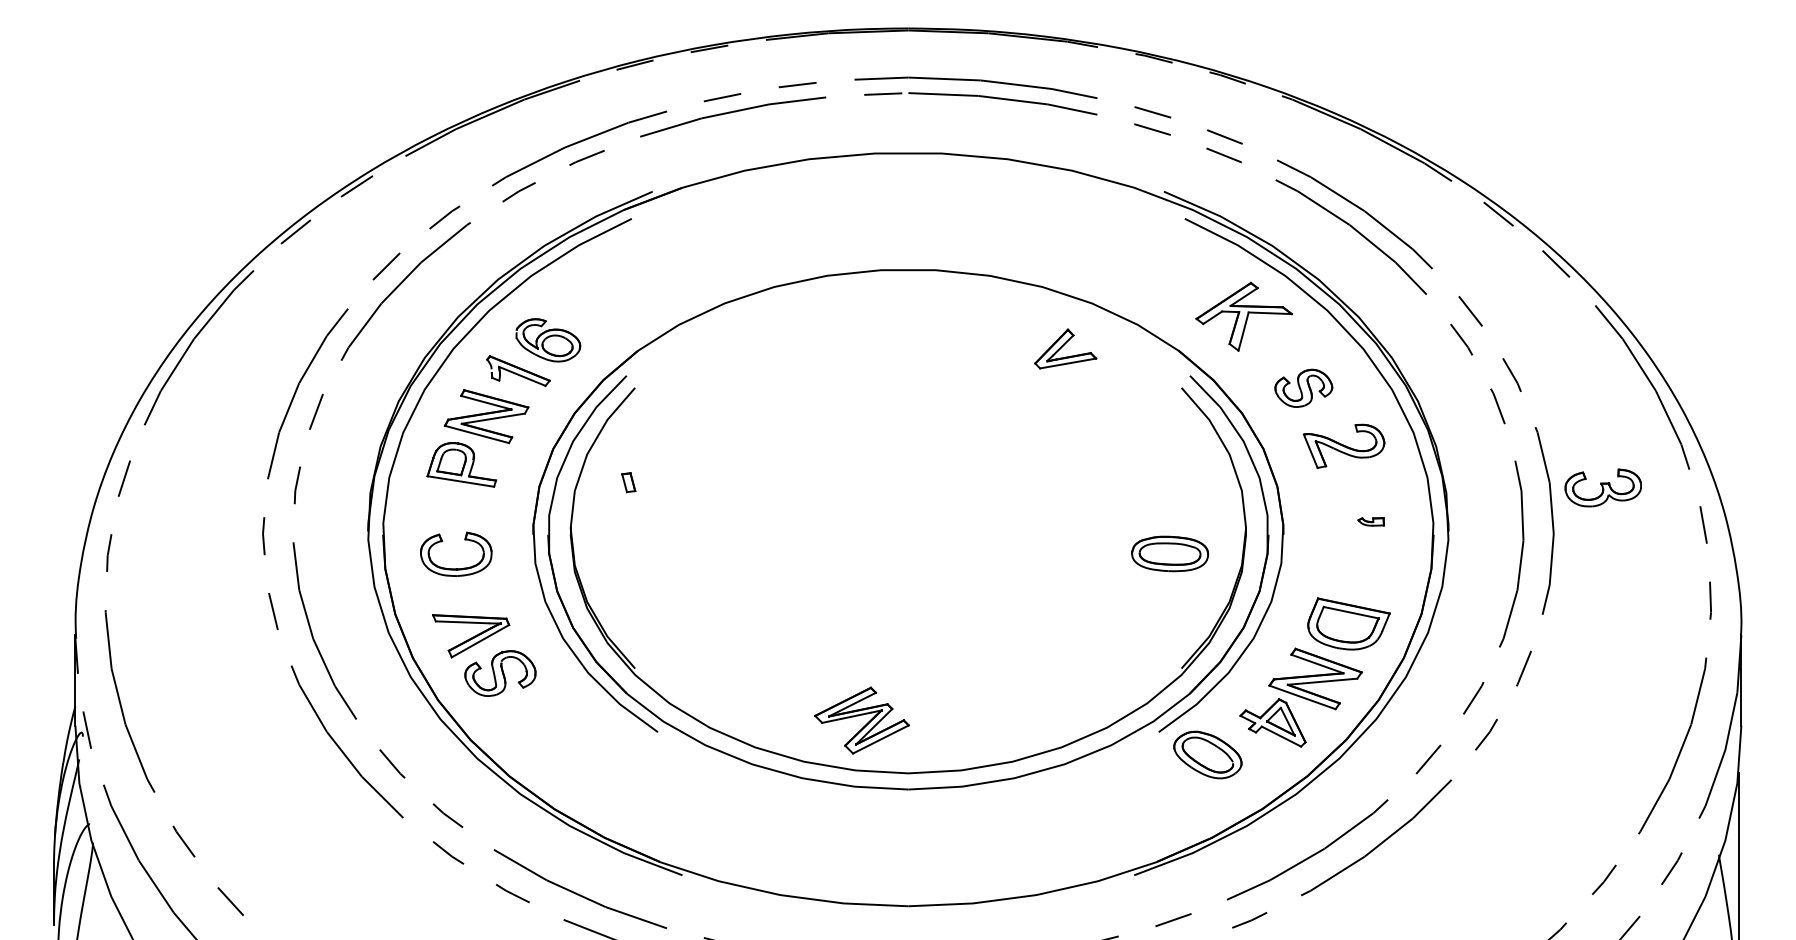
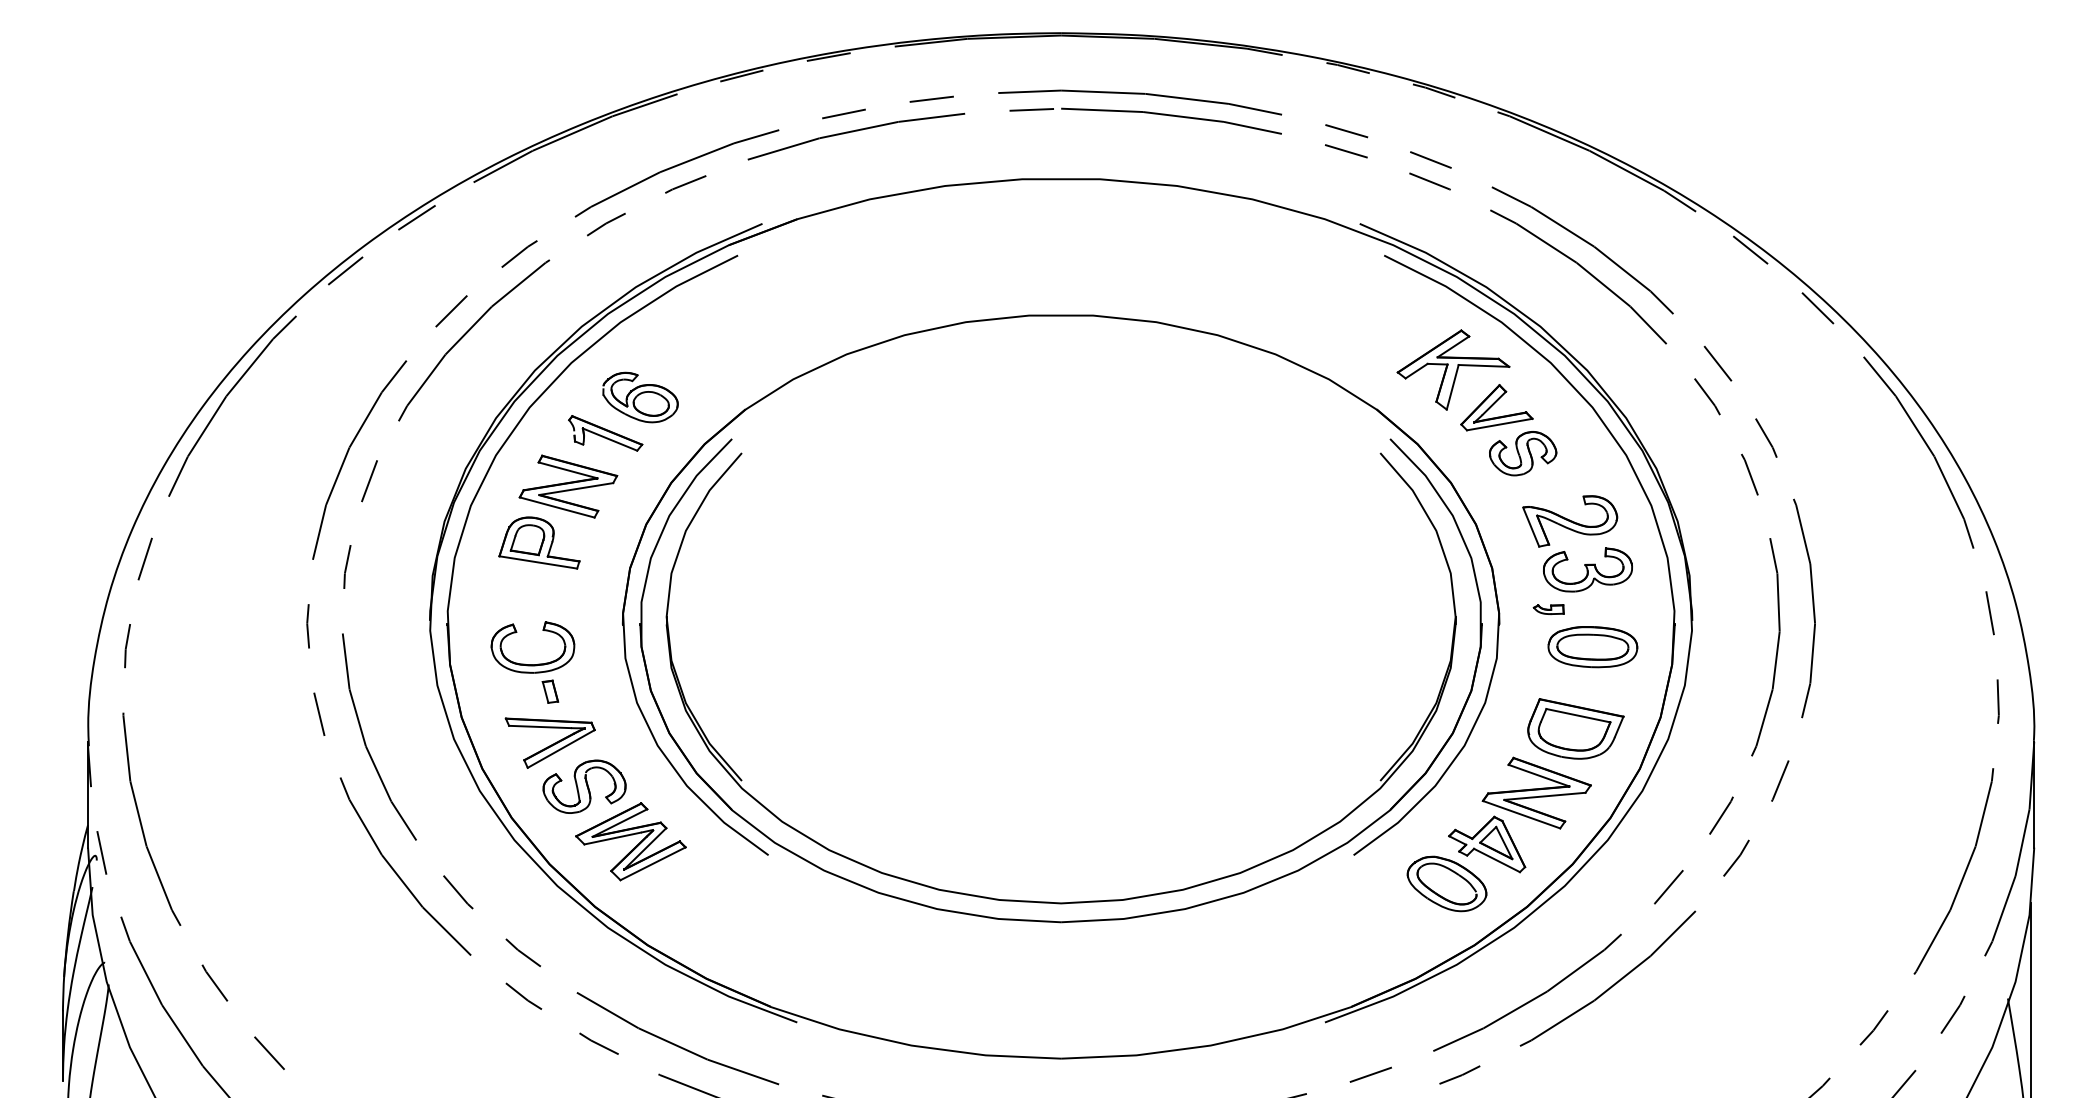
part: (1065, 348) -> (1496, 407), moved
part: (628, 482) -> (550, 691), moved
part: (1602, 487) -> (1587, 569), moved
part: (1370, 521) -> (1548, 609), moved
part: (1169, 554) -> (1592, 647), moved
part: (861, 720) -> (630, 841), moved
part: (1207, 754) -> (1446, 883), moved

